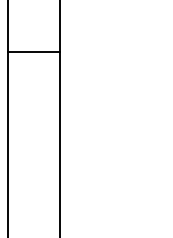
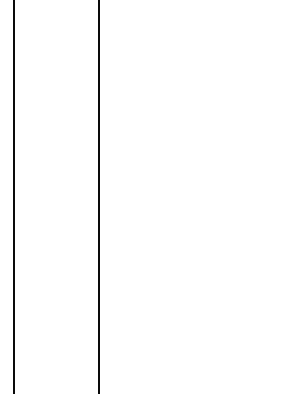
line: (33, 52) -> (55, 86), removed

